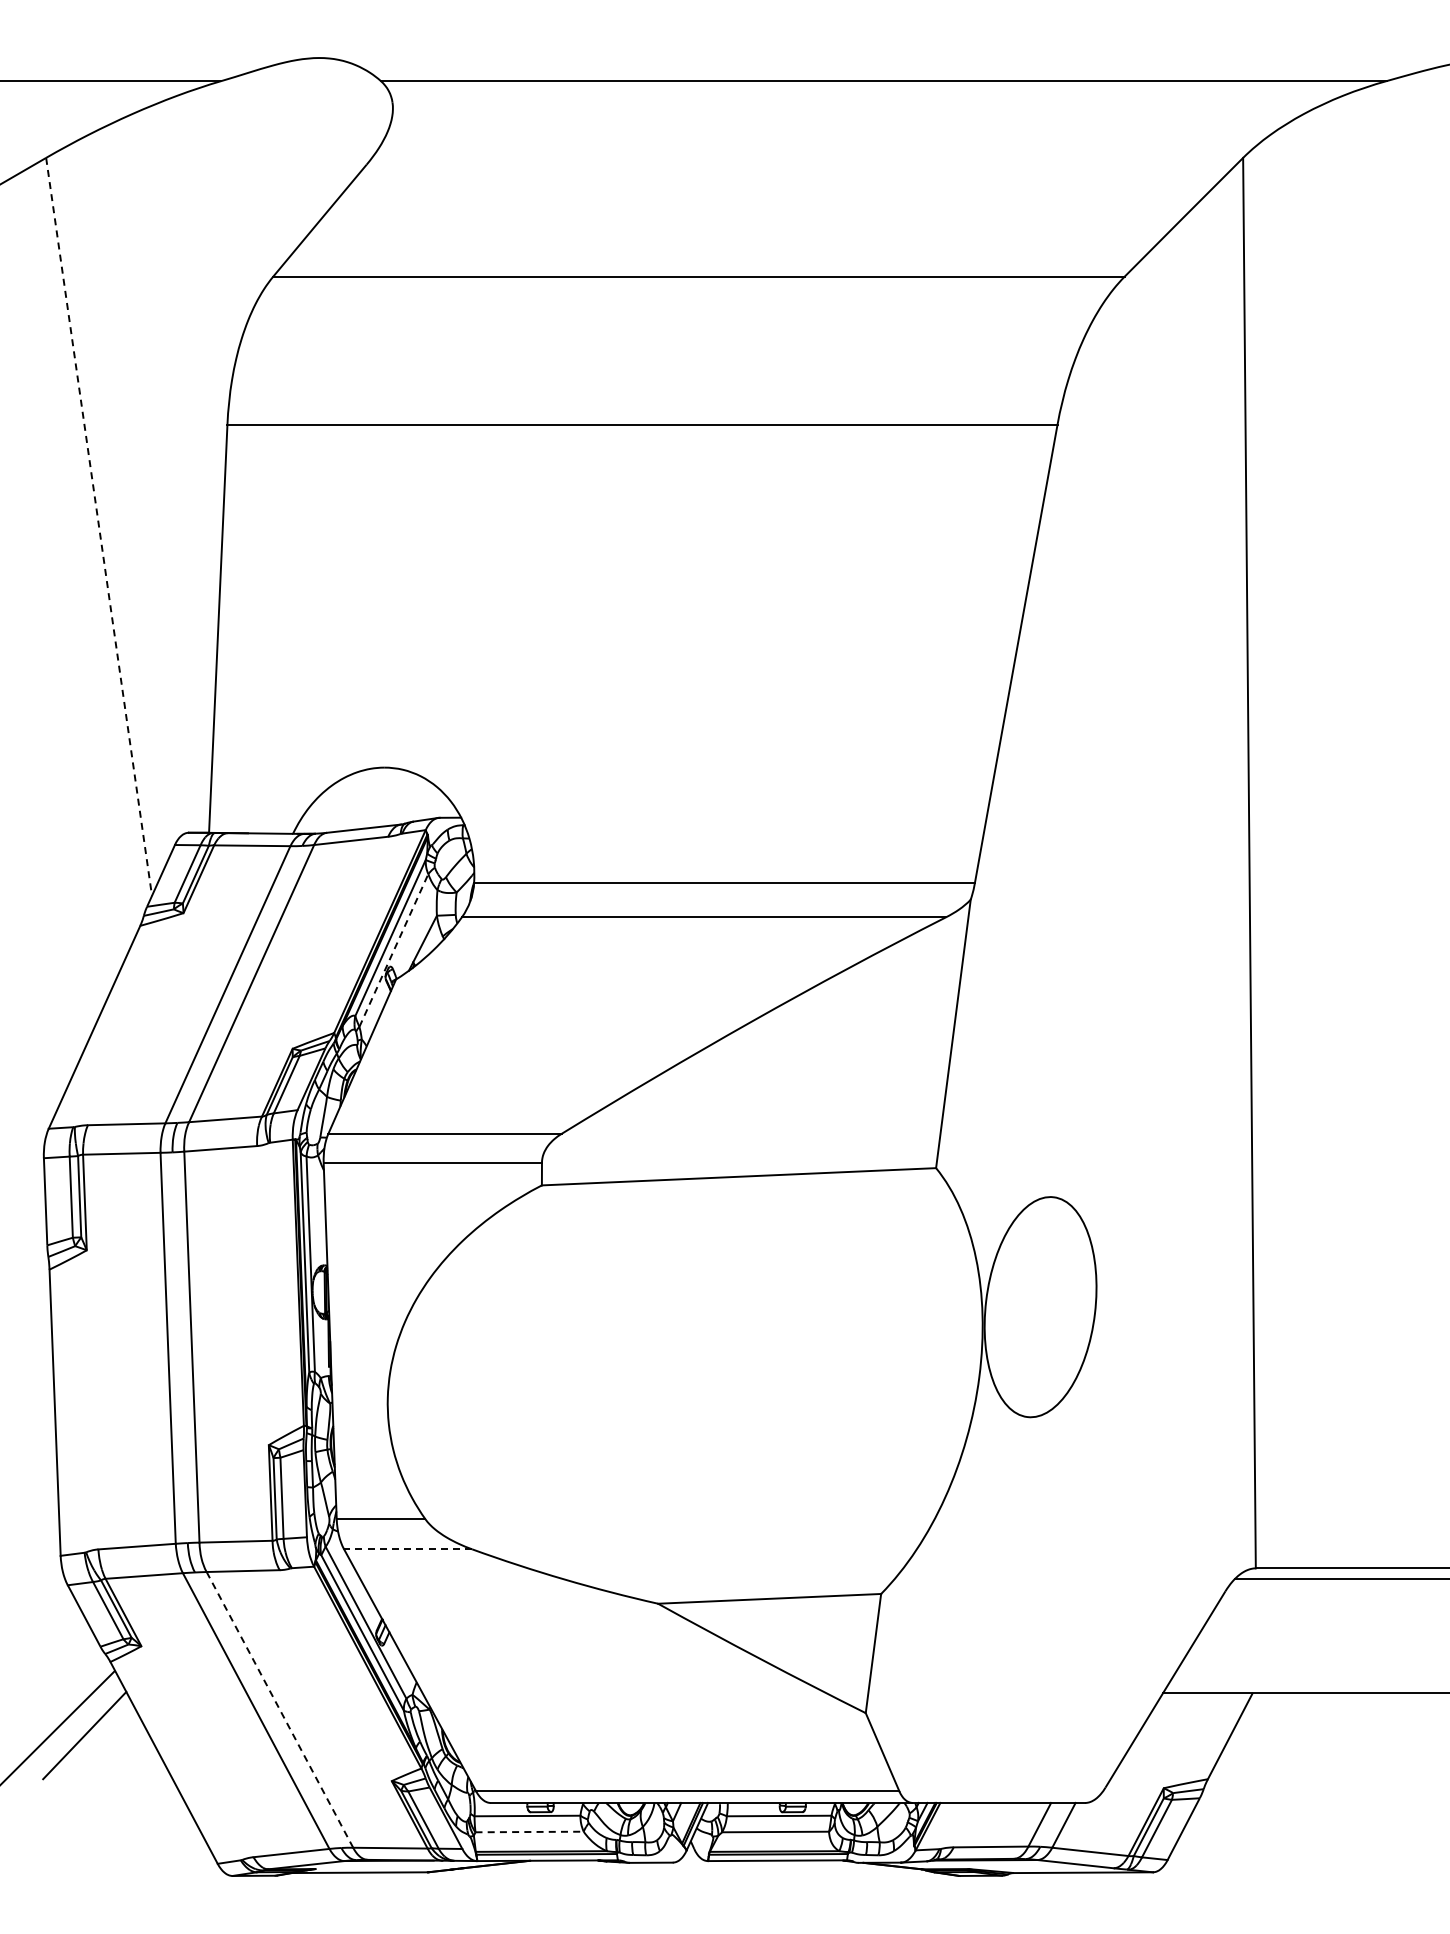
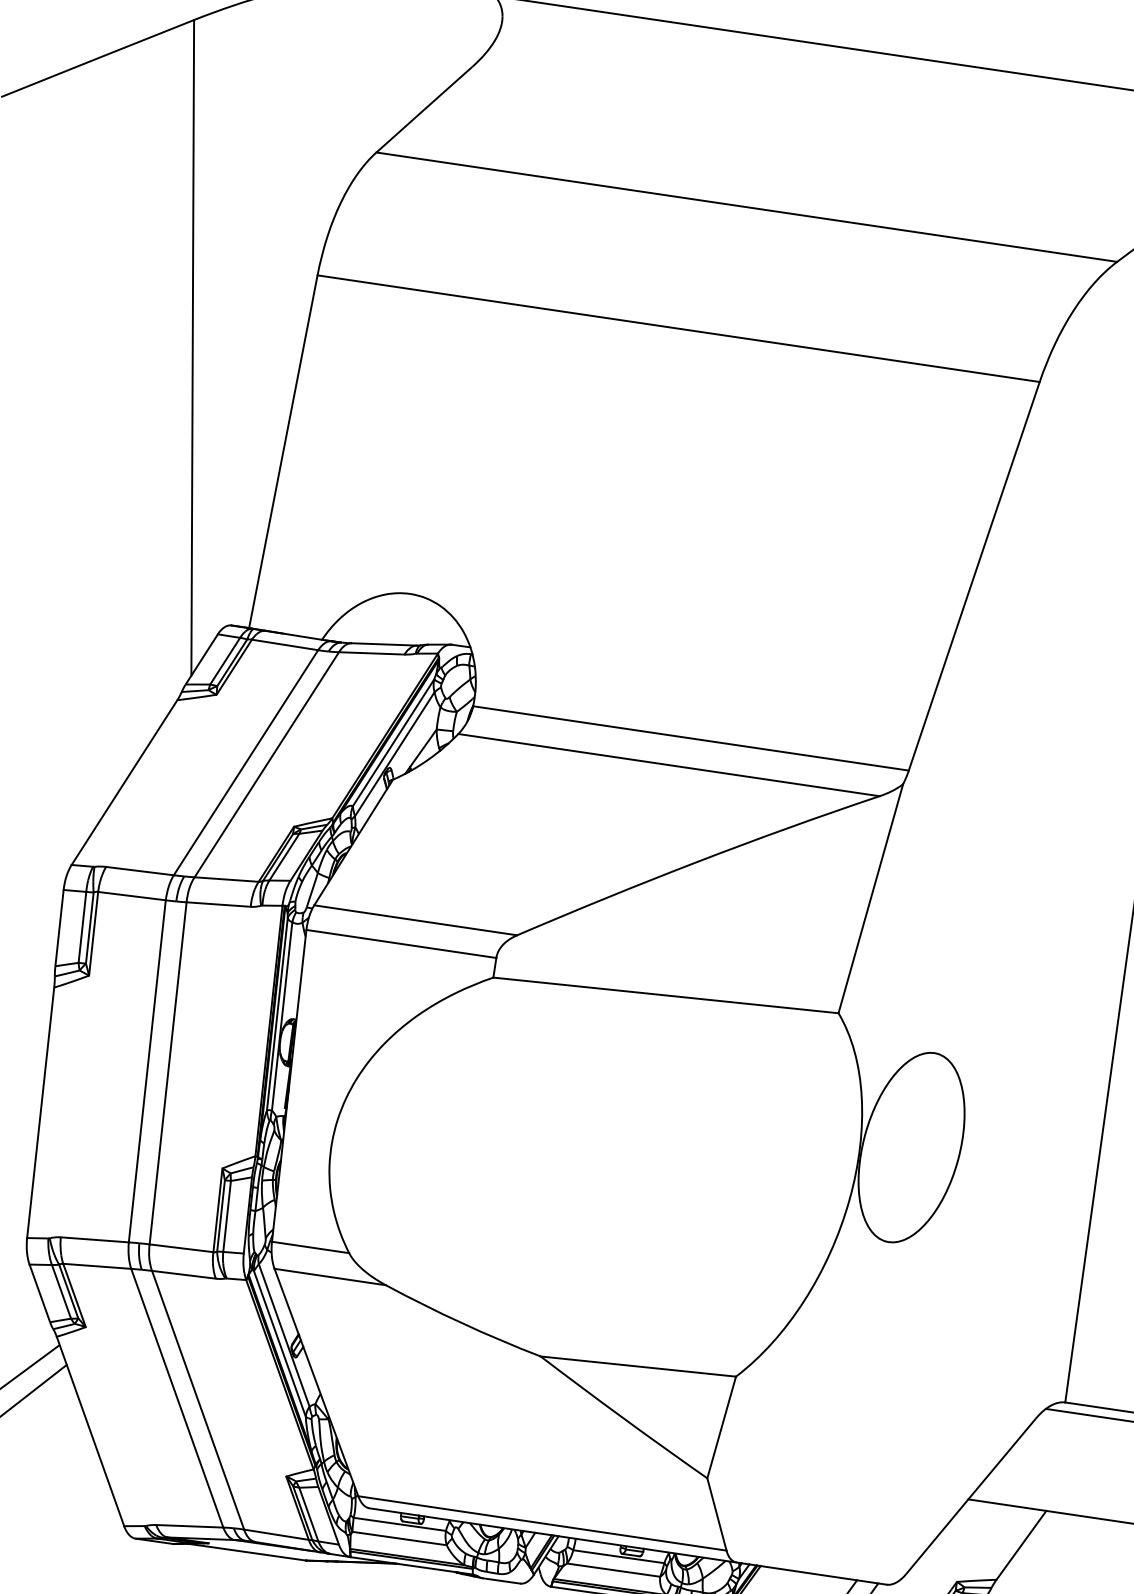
line: (99, 526) -> (193, 347), dashed -> solid
line: (393, 950) -> (394, 754), dashed -> solid
line: (407, 1549) -> (329, 1277), dashed -> solid
line: (280, 1710) -> (198, 1400), dashed -> solid
line: (530, 1831) -> (400, 1538), dashed -> solid

